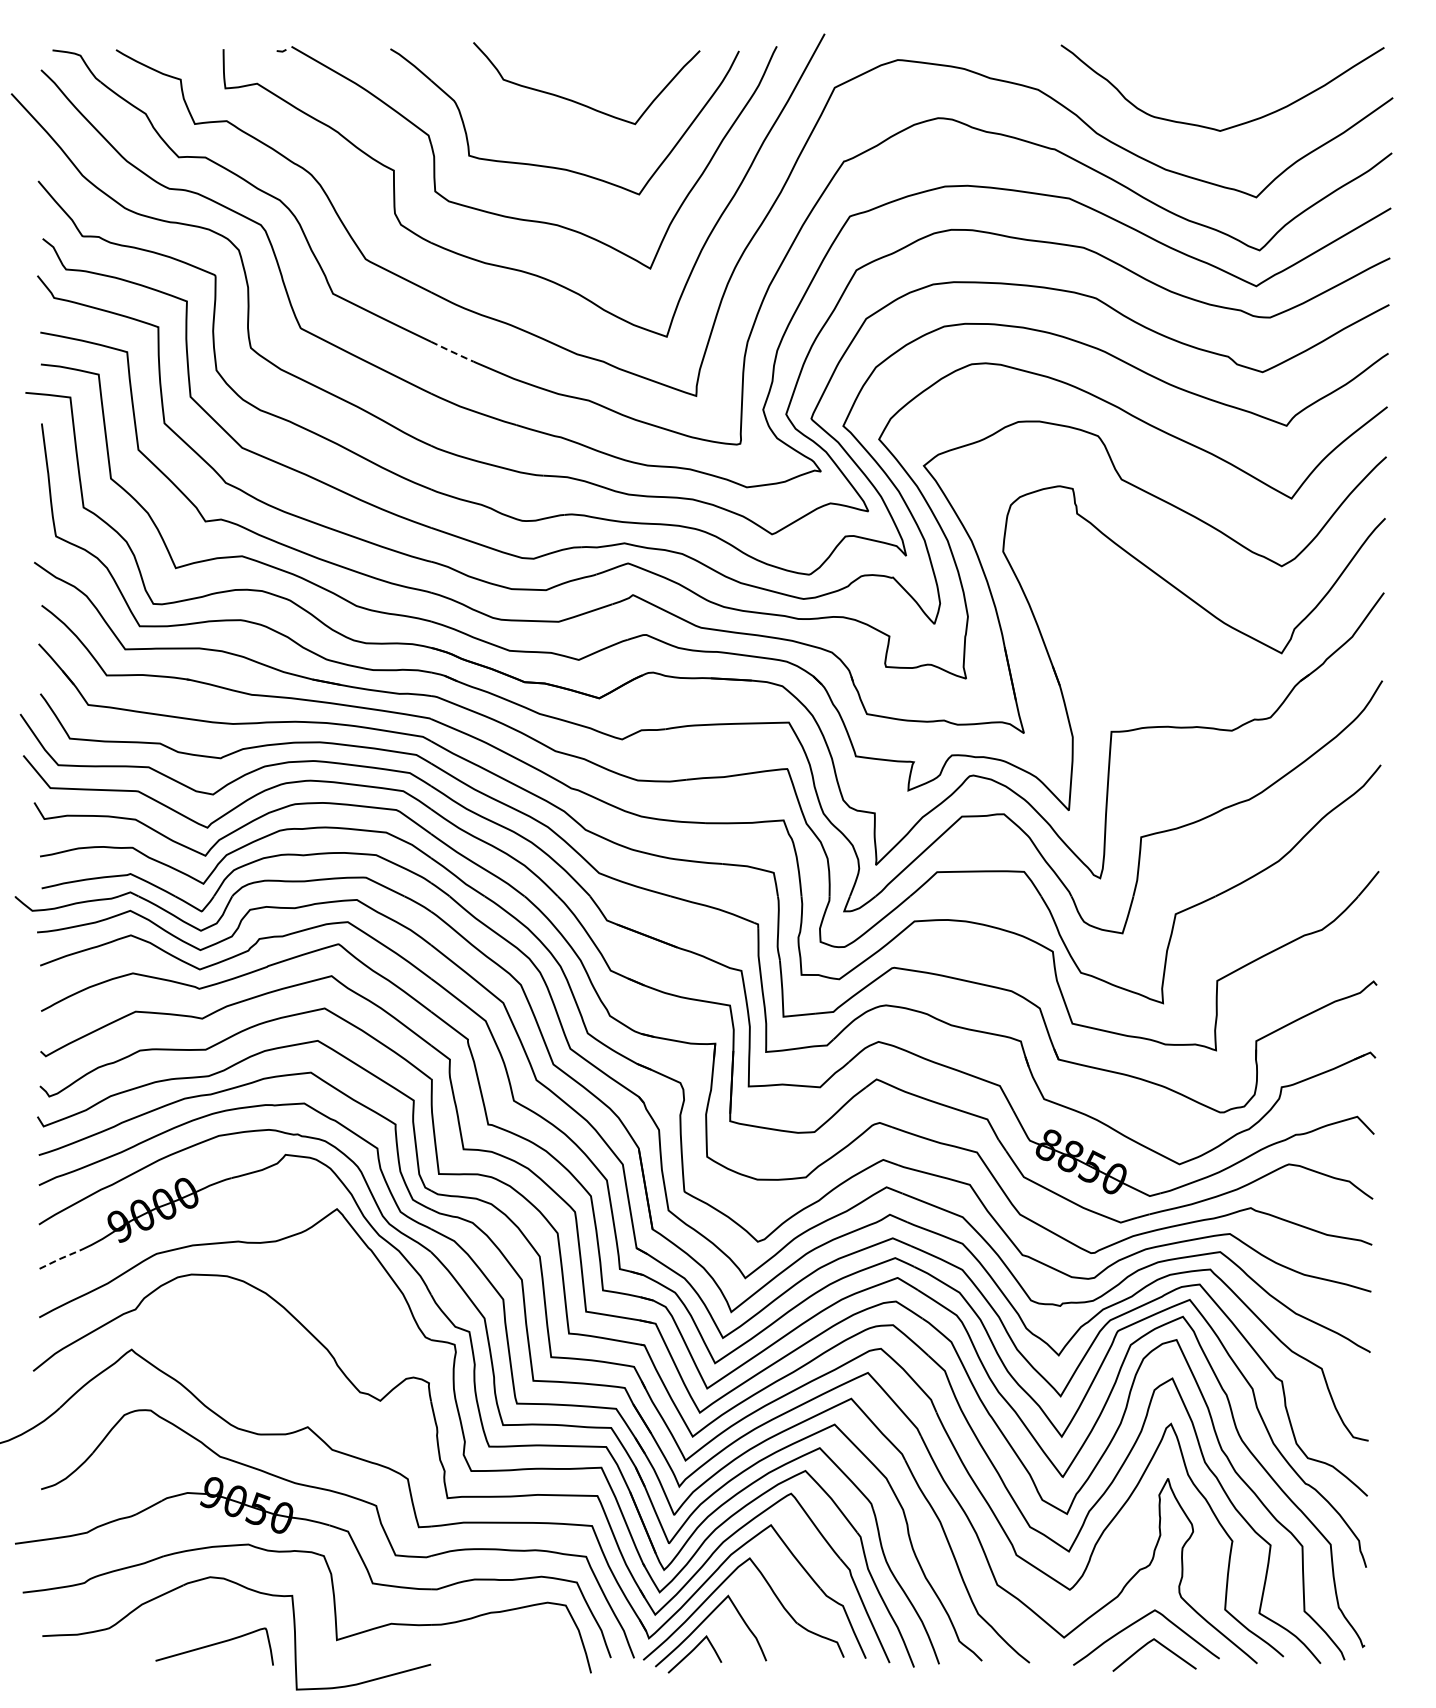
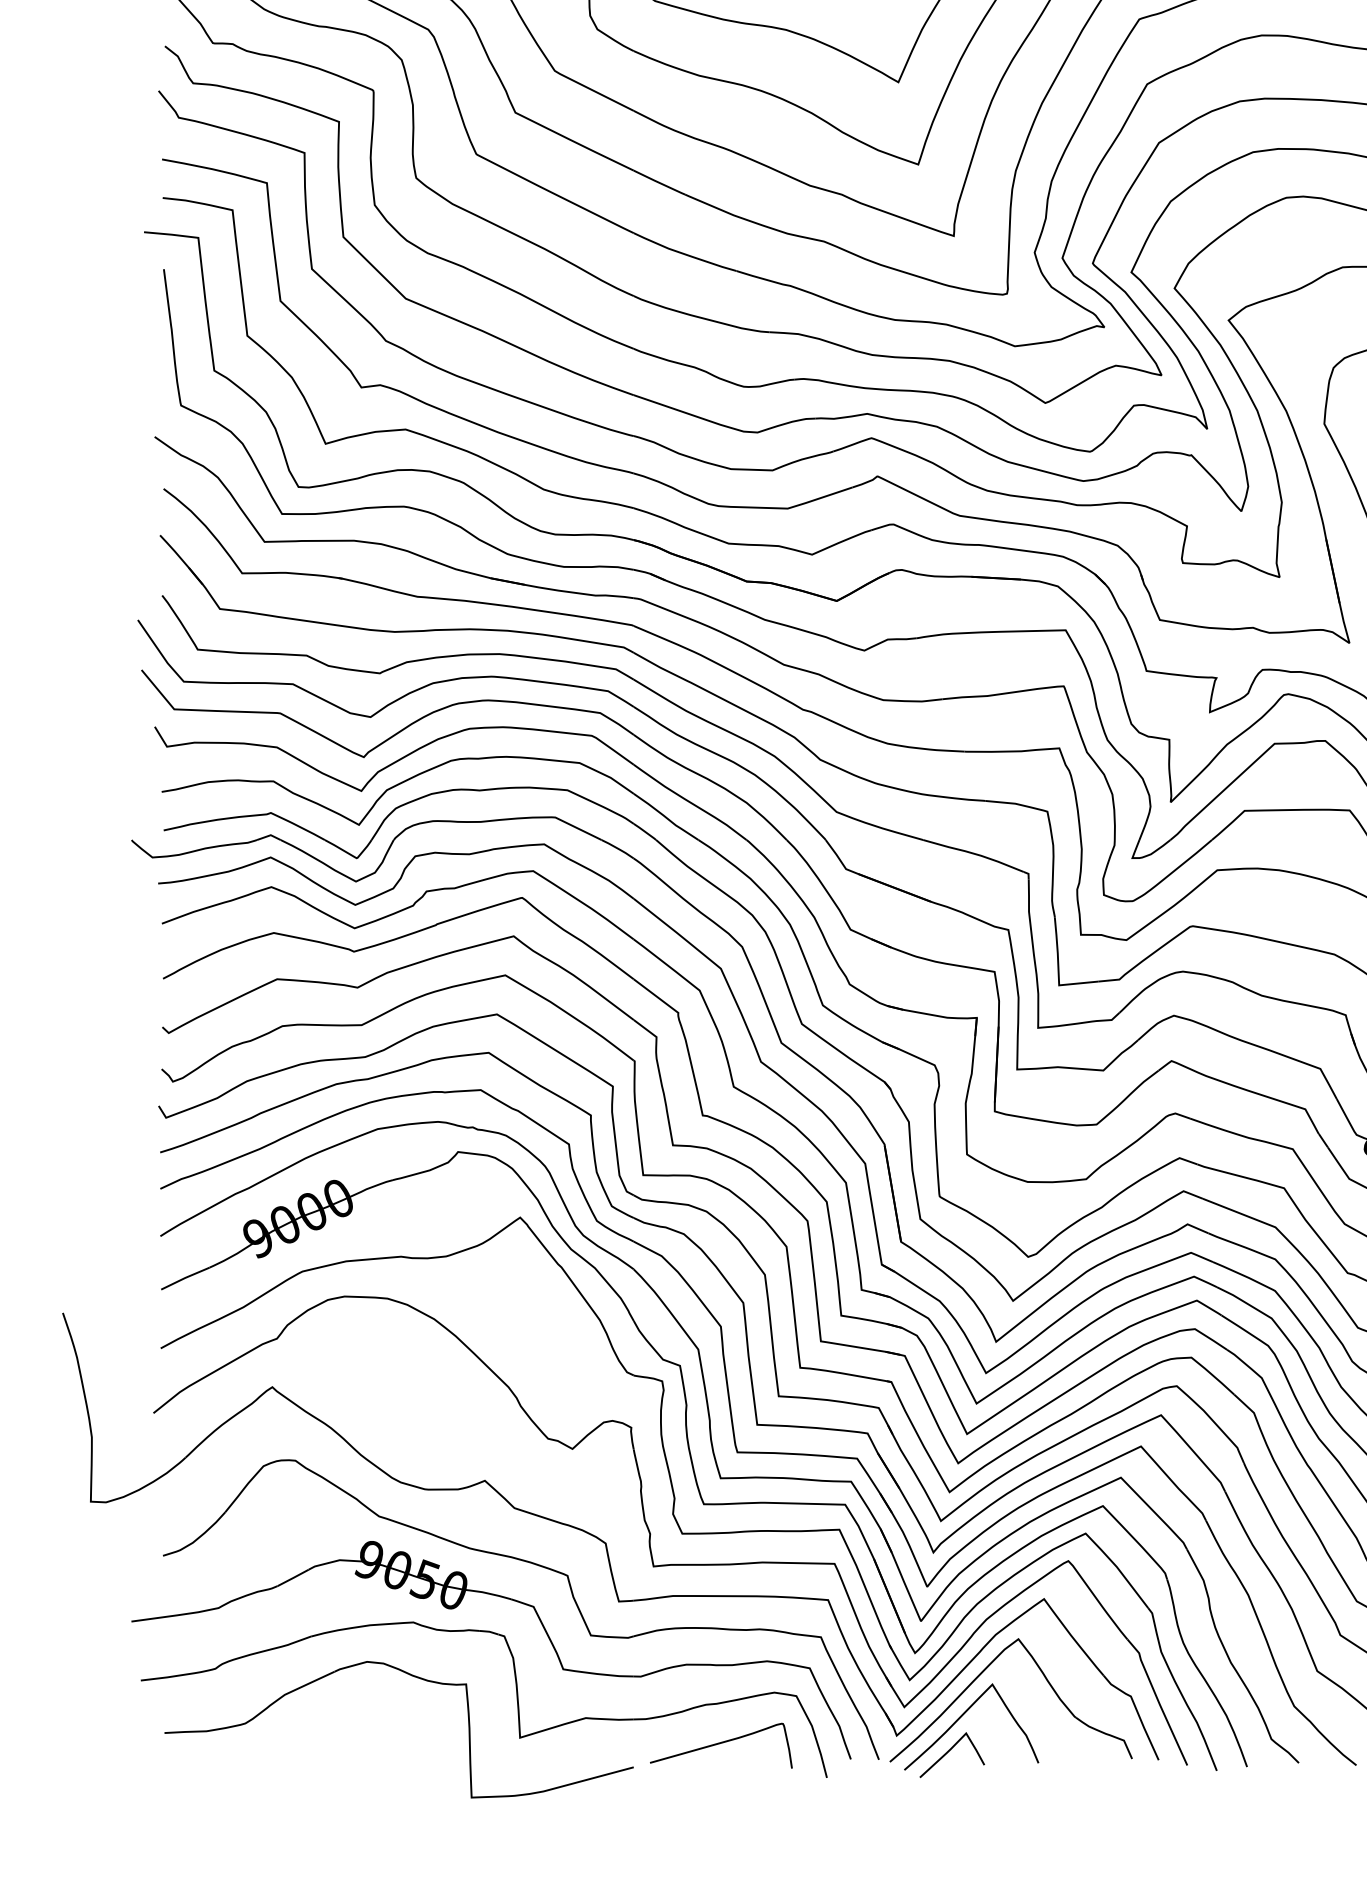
line: (452, 352) -> (659, 183), dashed -> solid
line: (59, 1259) -> (185, 1278), dashed -> solid
curve: (214, 1645) -> (721, 1744), moved

